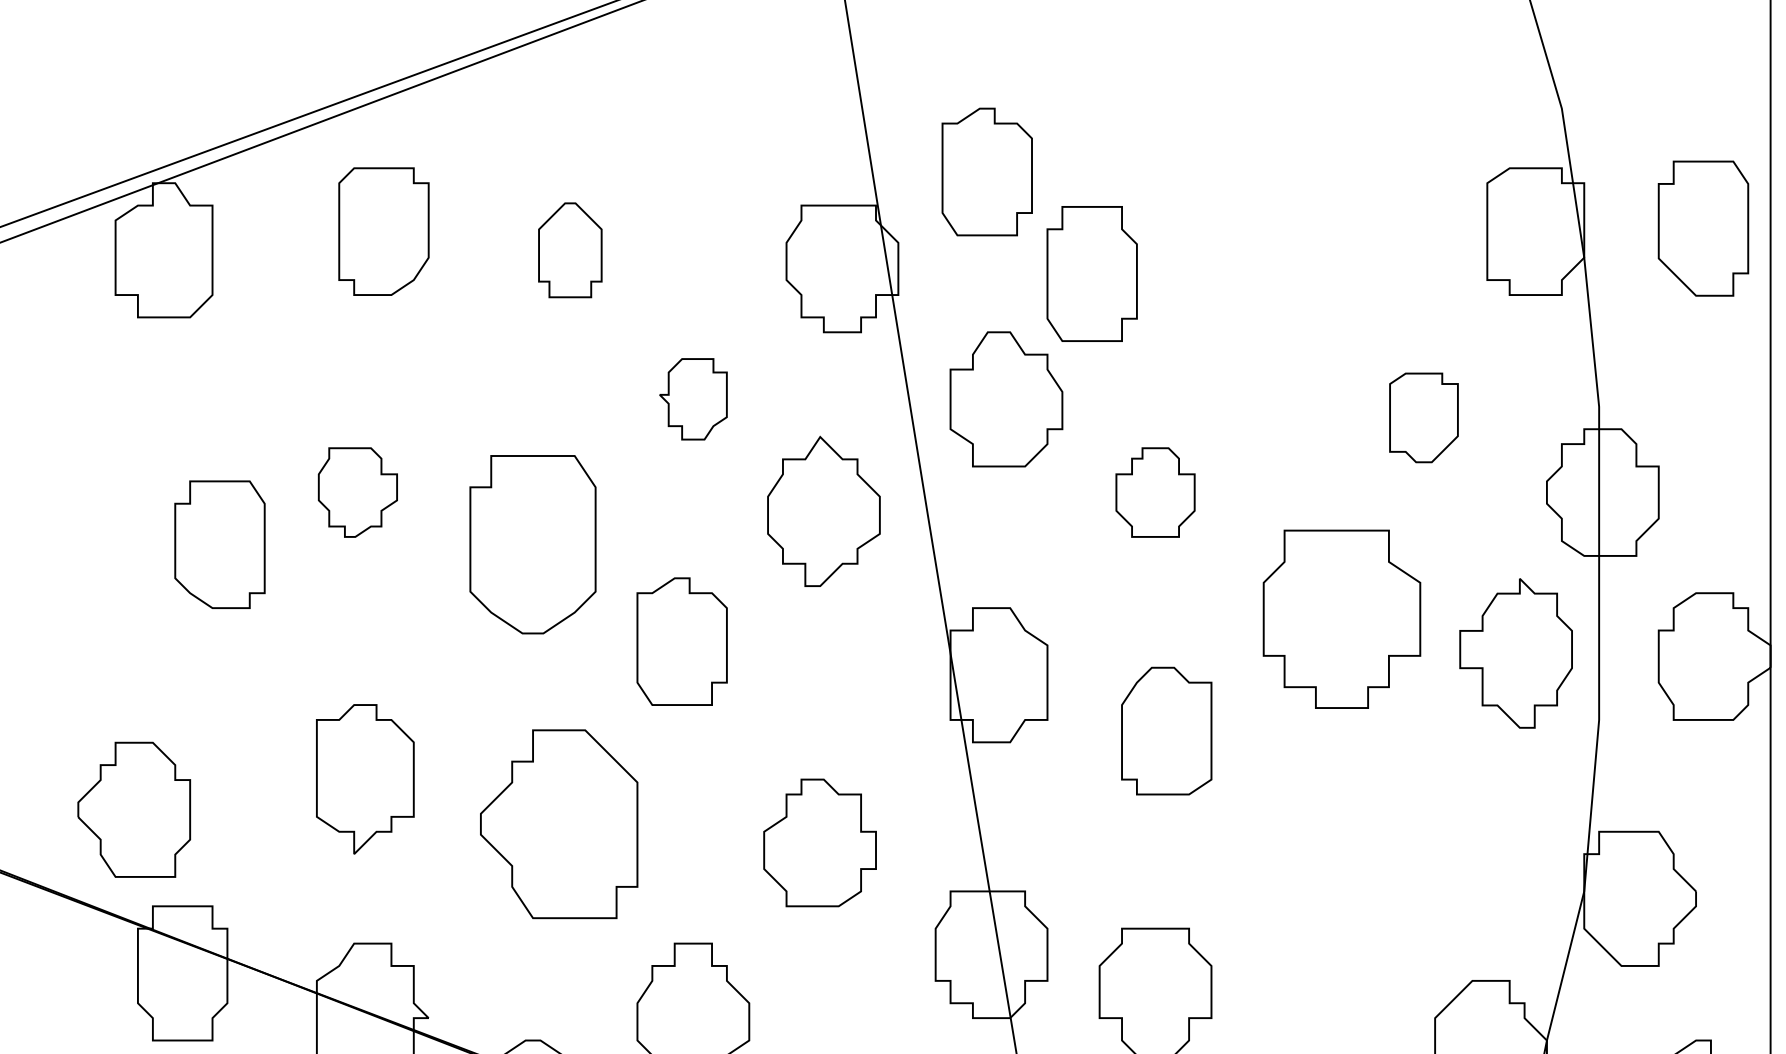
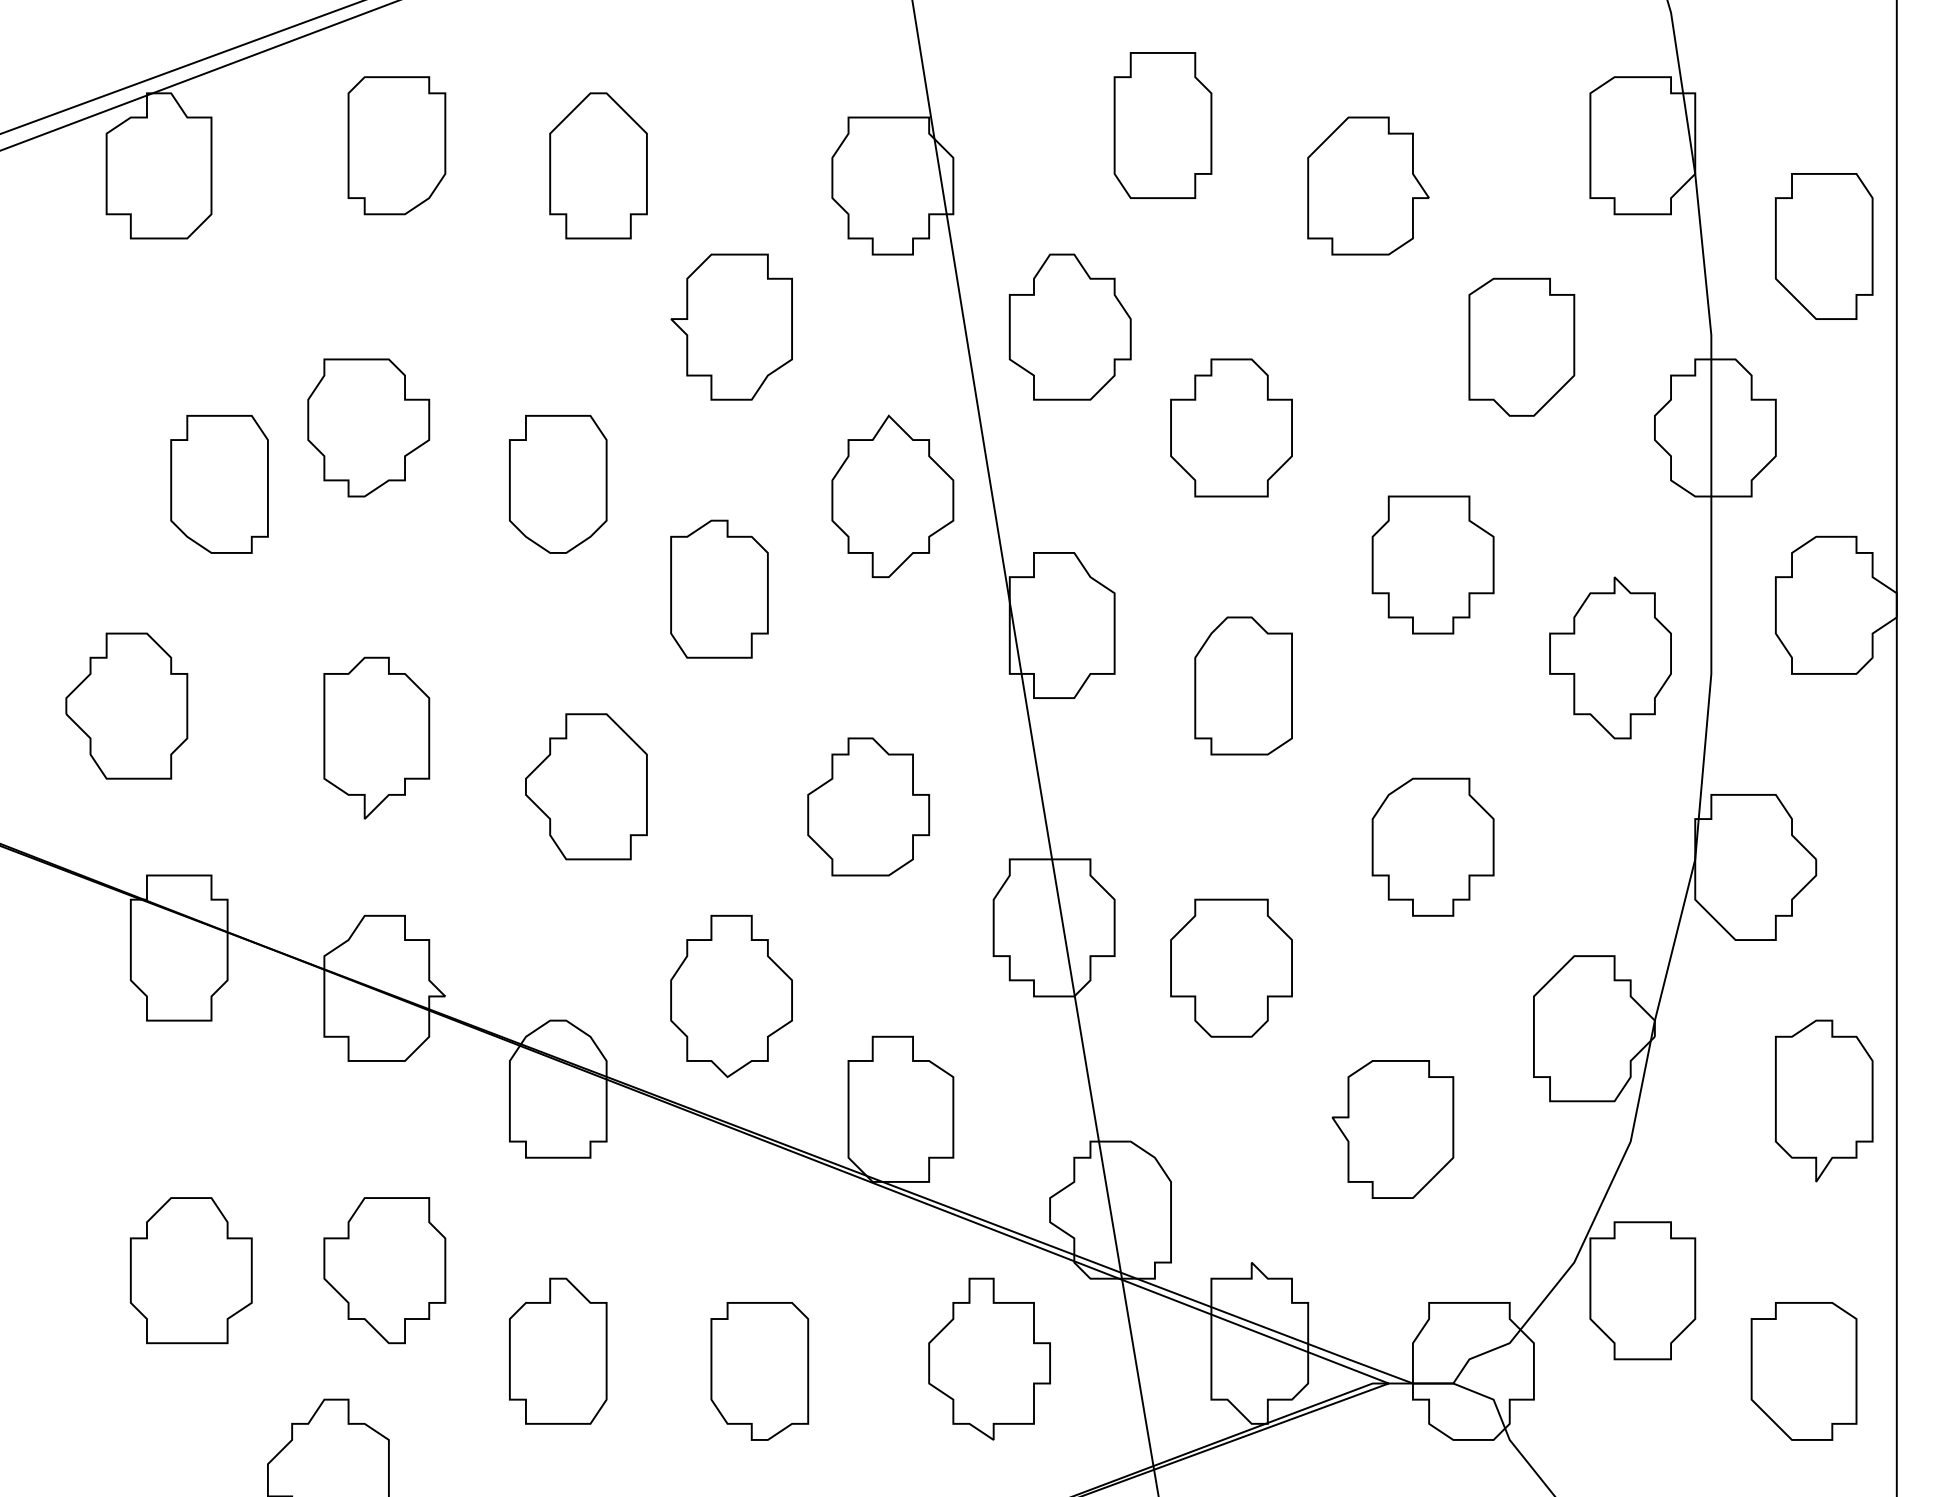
part: (987, 171) -> (1049, 80), removed
part: (1703, 228) -> (1824, 246), moved
part: (570, 249) -> (598, 165), size x1.43
part: (1282, 268) -> (1368, 185), added
part: (1091, 273) -> (1162, 125), moved
part: (693, 398) -> (731, 326), size x1.67
part: (1423, 417) -> (1521, 346), size x1.43
part: (357, 492) -> (368, 427), size x1.43
part: (1155, 492) -> (1231, 427), size x1.43
part: (823, 510) -> (892, 495), moved
part: (533, 544) -> (558, 484), size x0.71
part: (1341, 618) -> (1432, 564), size x0.71
part: (1516, 653) -> (1610, 657), moved
part: (133, 809) -> (126, 705), moved
part: (559, 824) -> (586, 786), size x0.71
part: (1341, 879) -> (1432, 846), added

